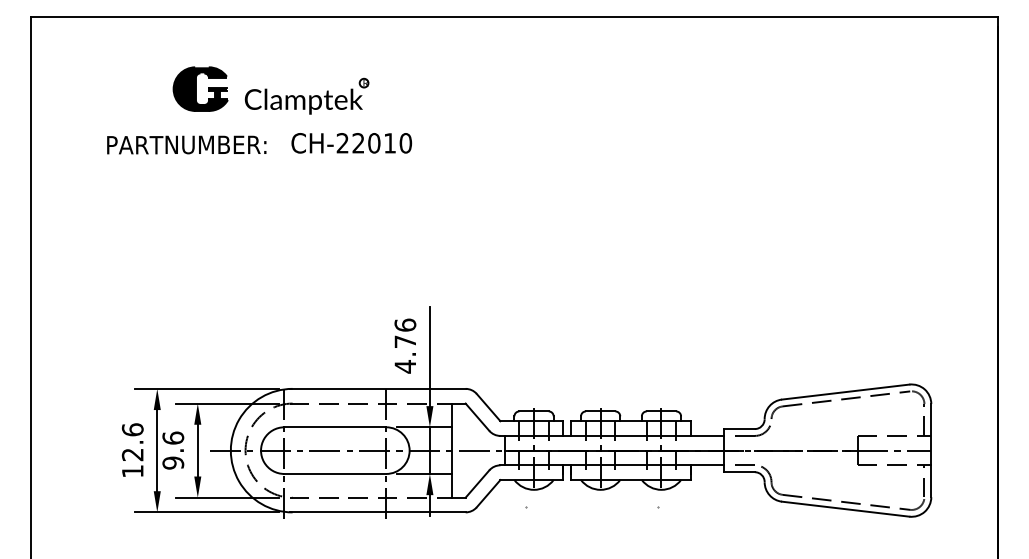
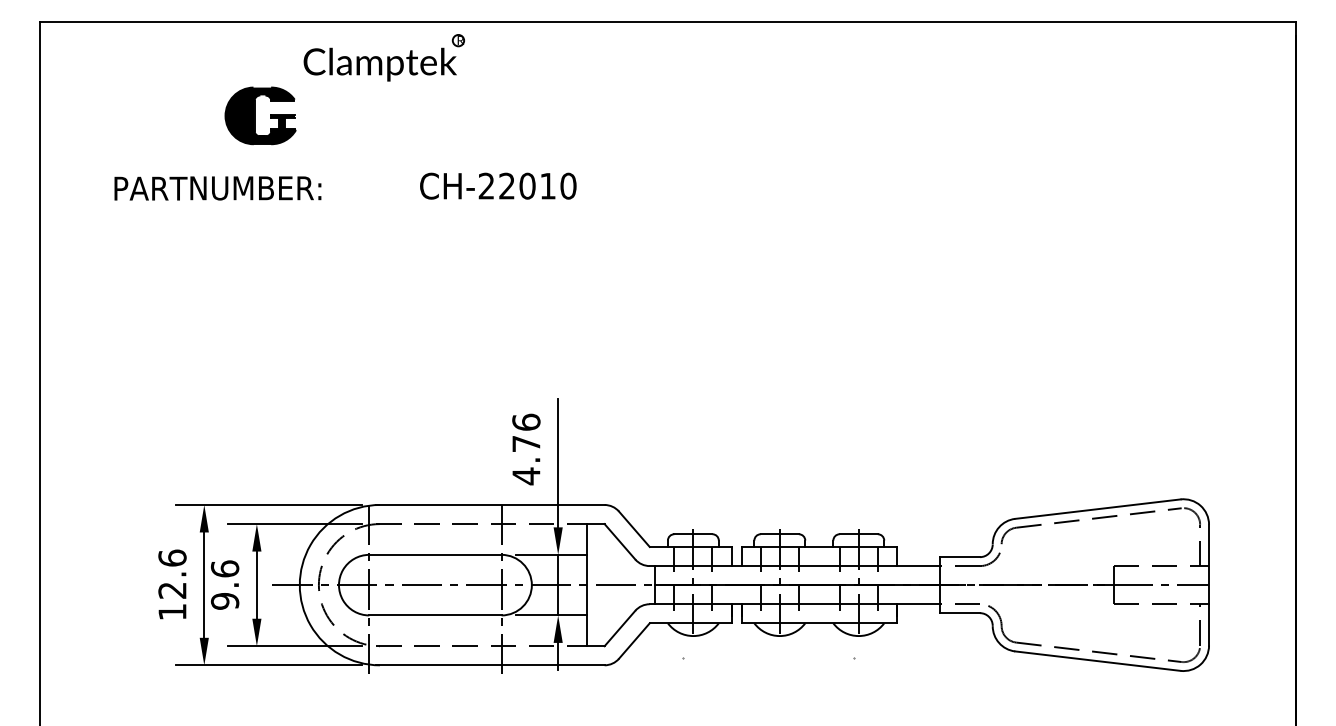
part: (306, 95) -> (383, 56), moved
text: (351, 143) -> (497, 186), moved
text: (186, 144) -> (217, 187), moved

